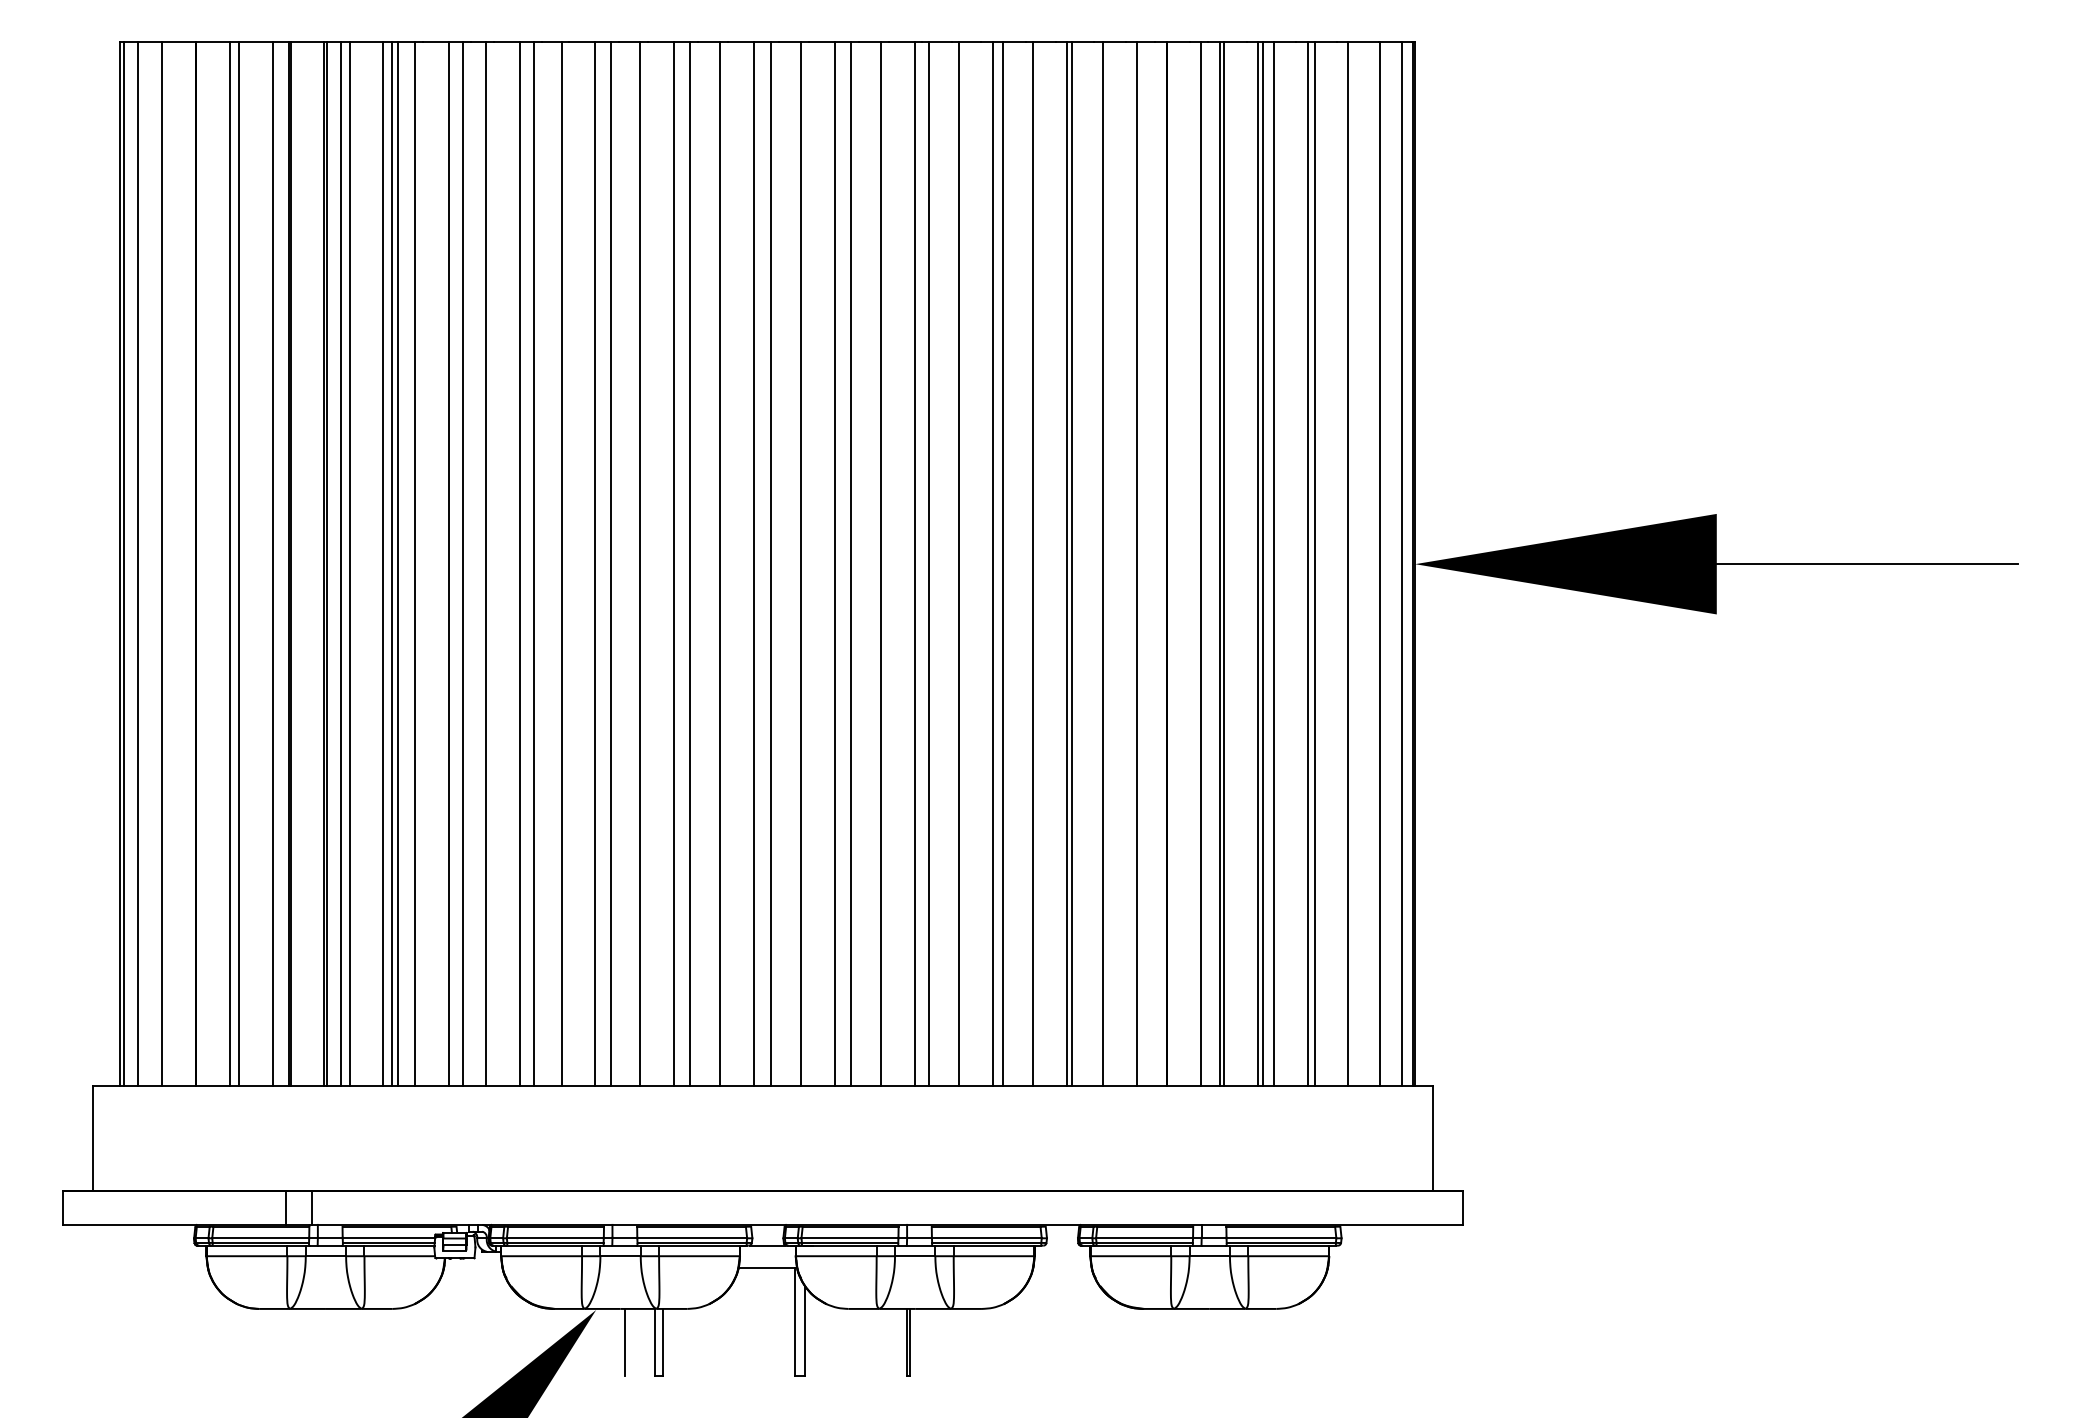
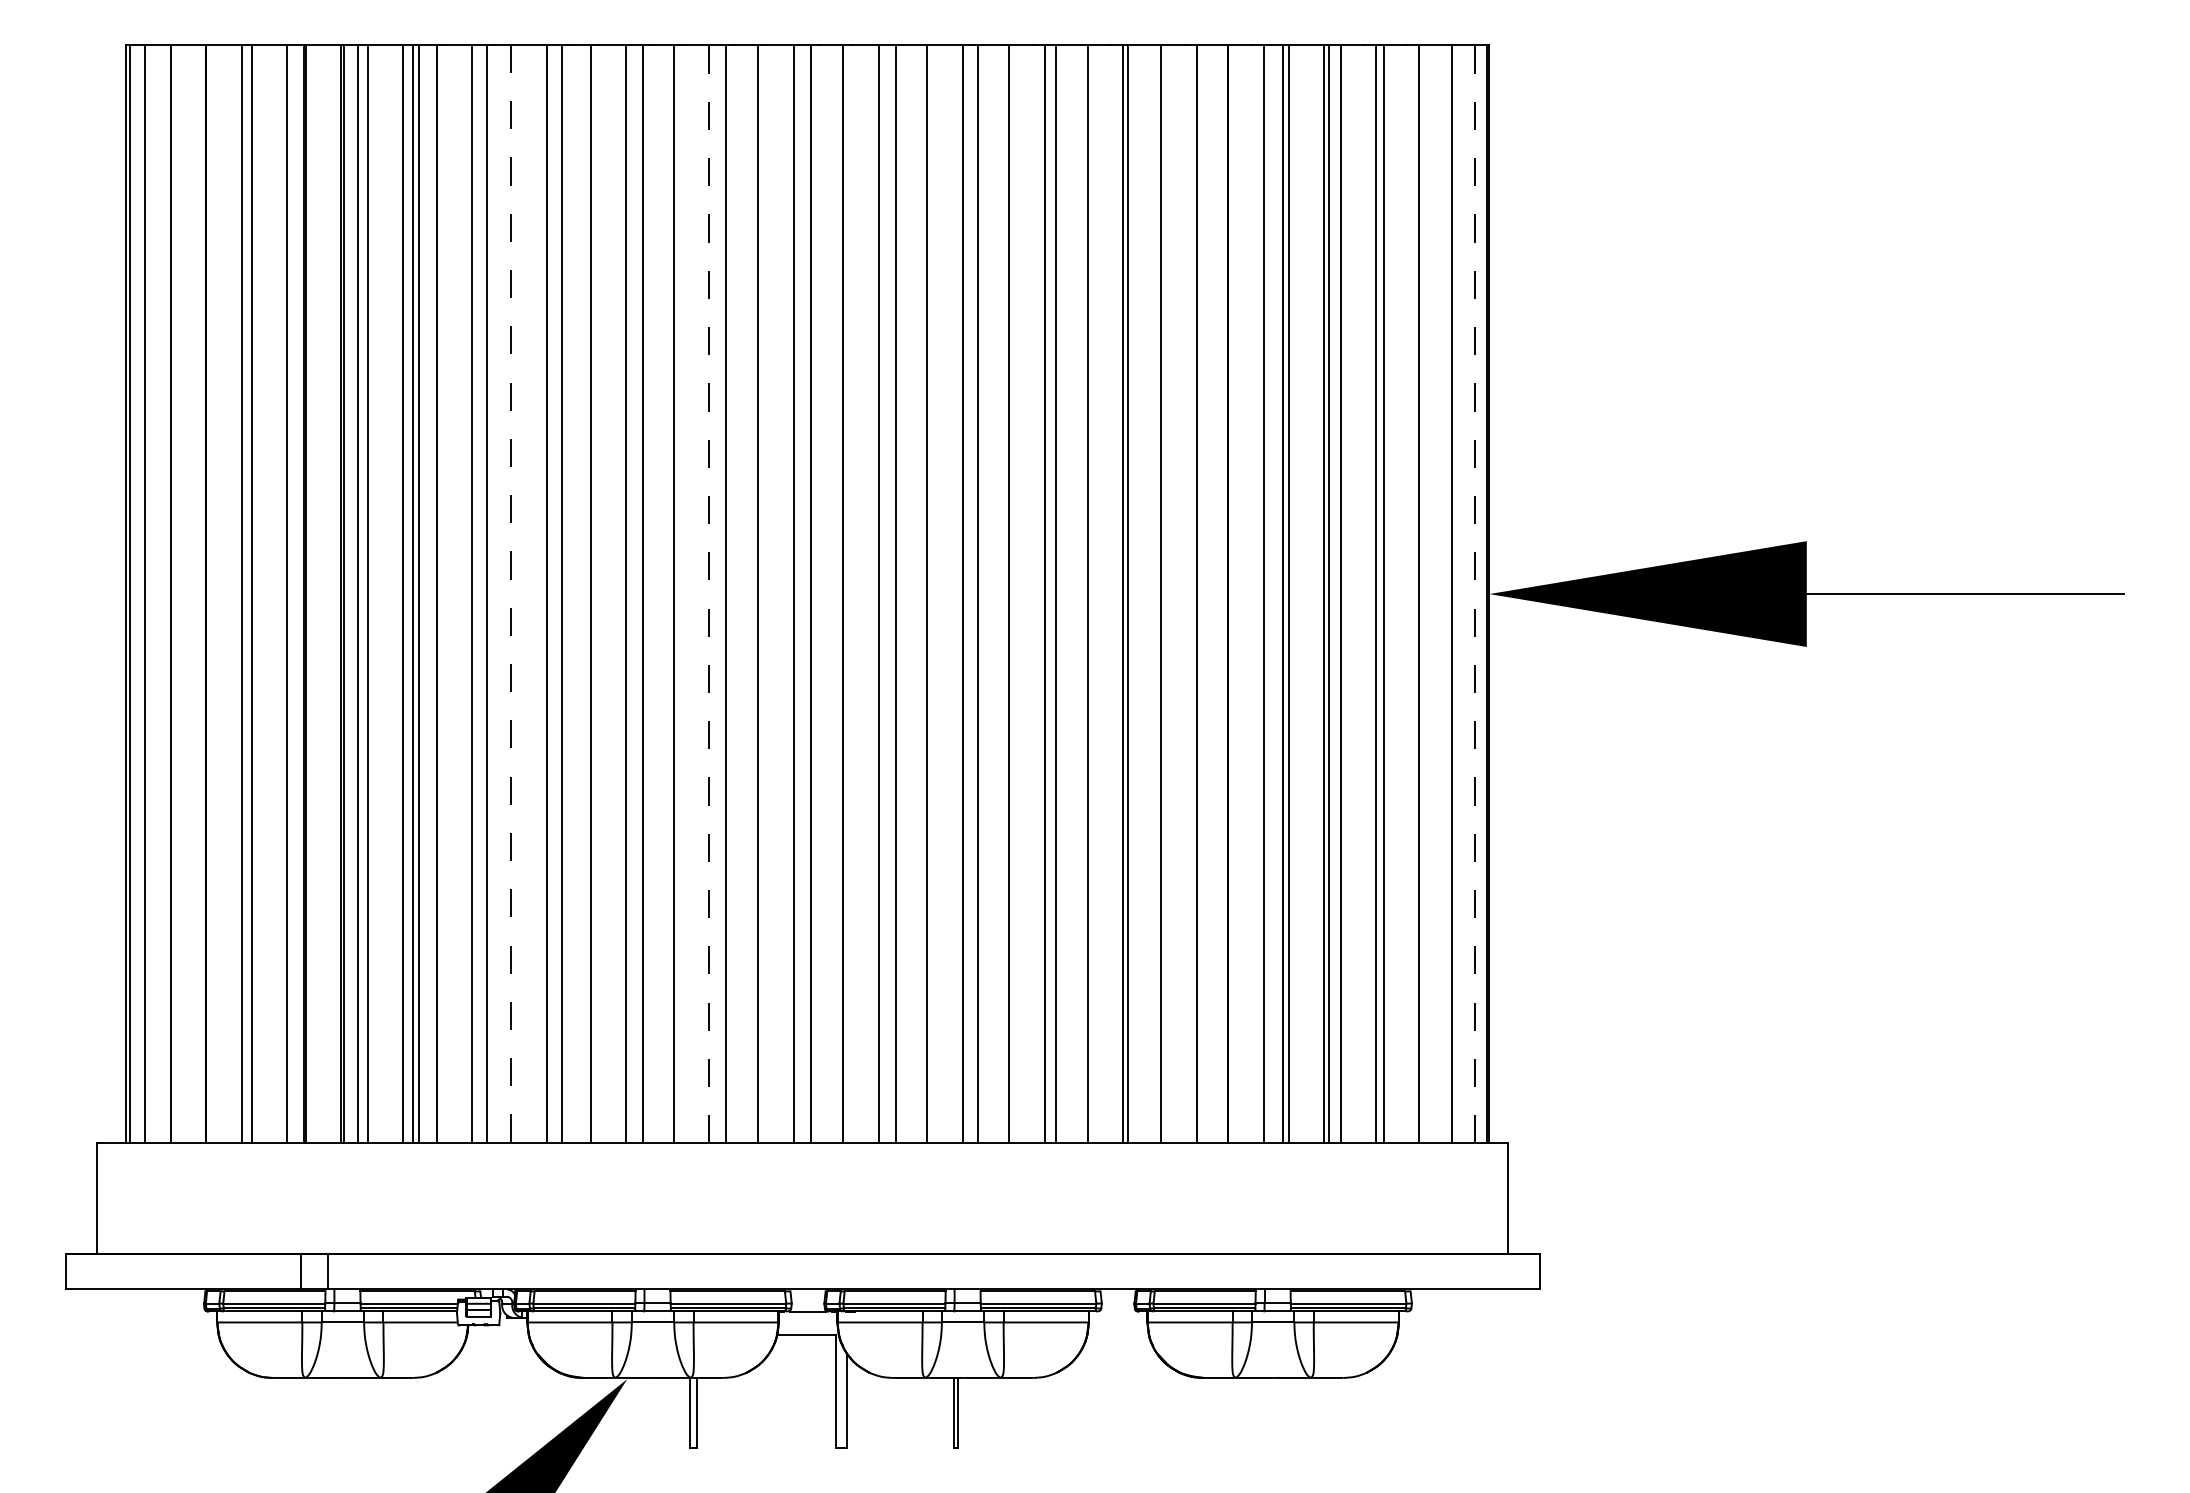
line: (674, 563) -> (709, 593), solid -> dashed
line: (1402, 563) -> (1475, 593), solid -> dashed
line: (486, 564) -> (511, 594), solid -> dashed
line: (624, 1341) -> (657, 1412), removed

